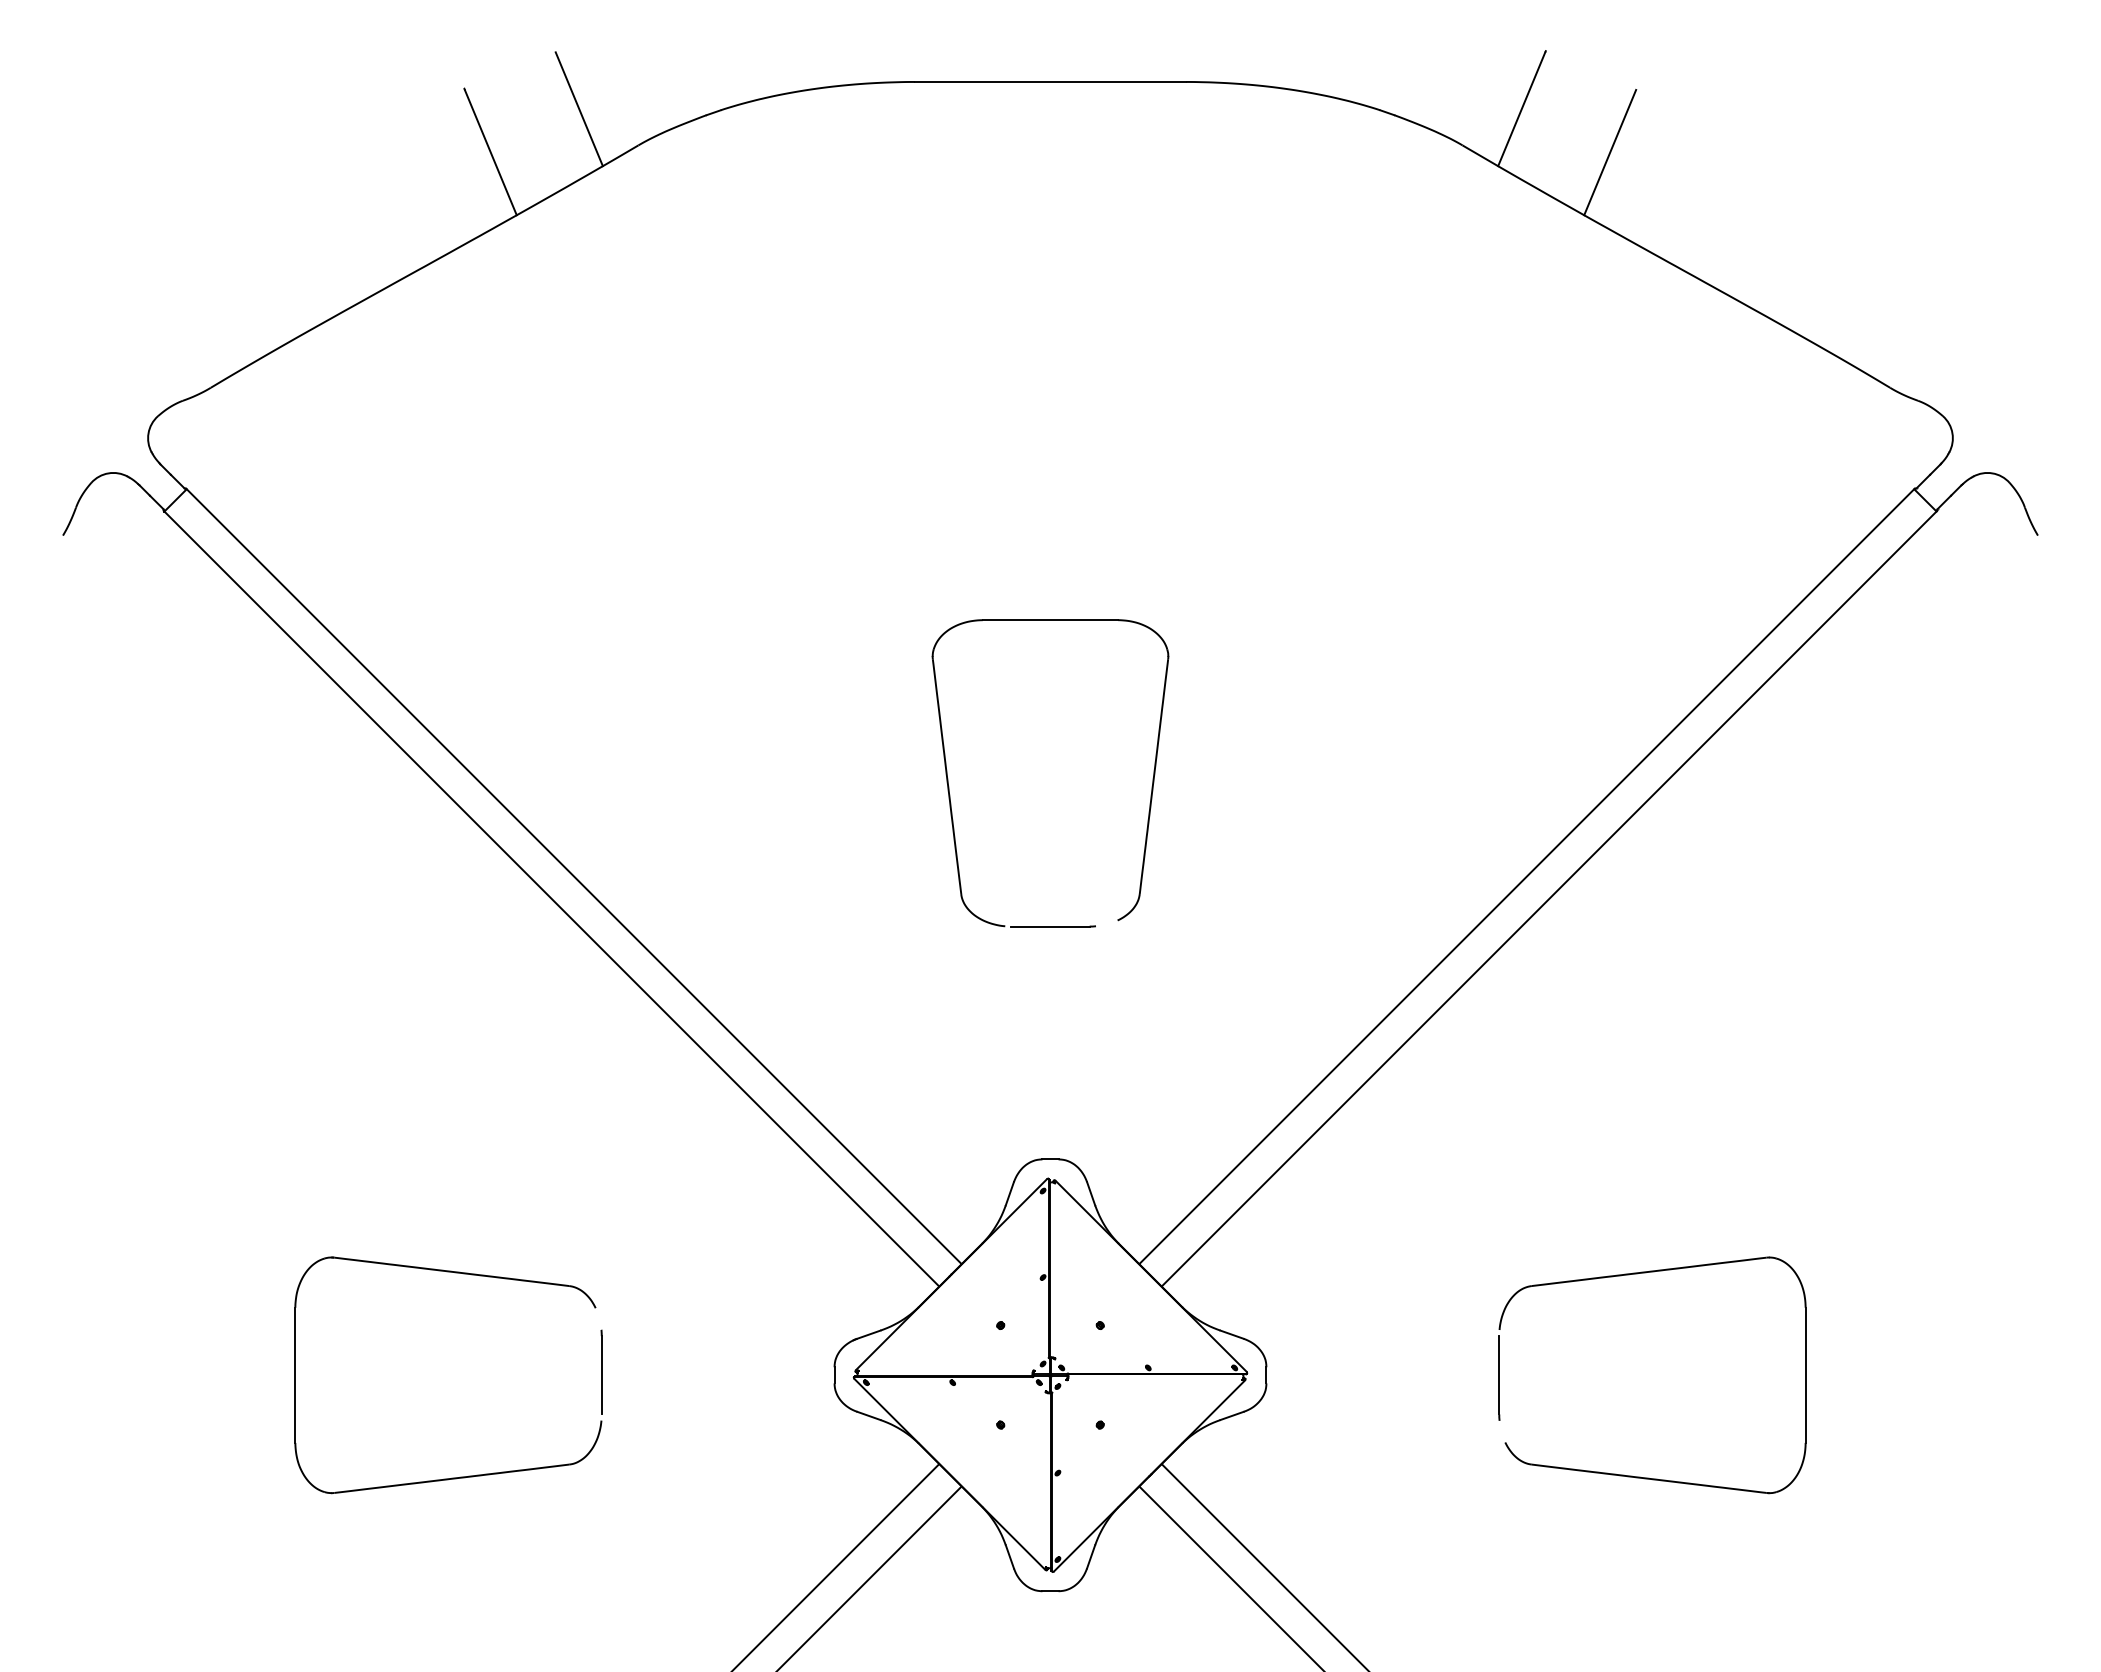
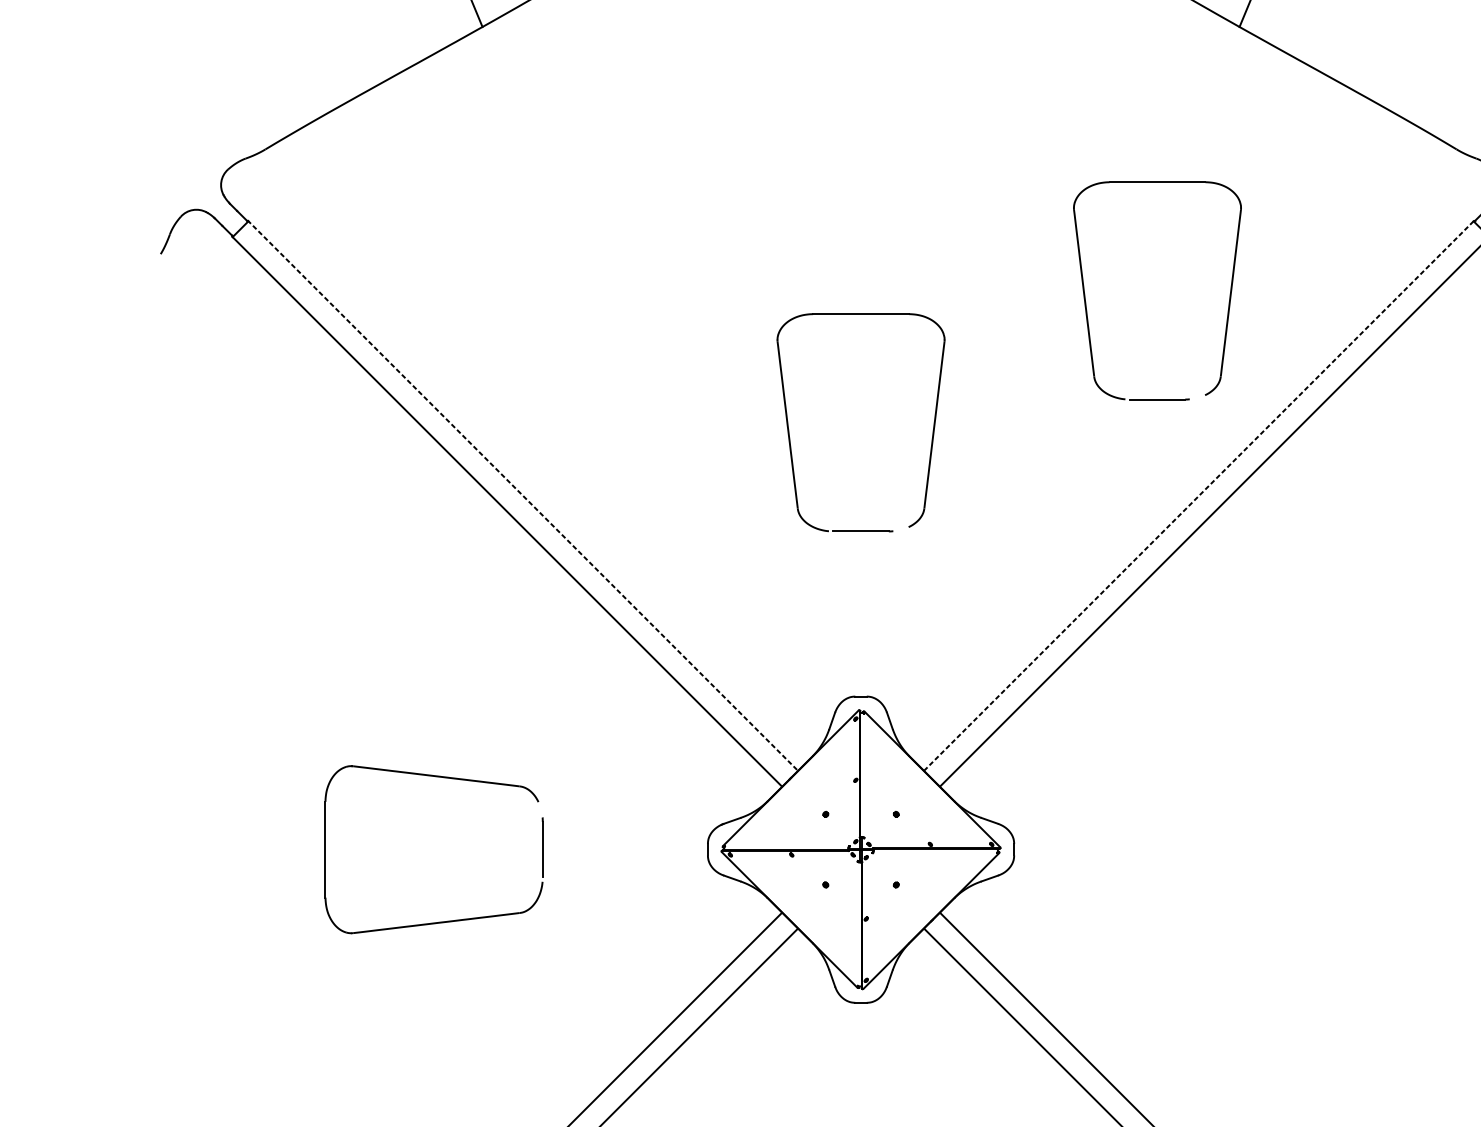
part: (1367, 600) -> (1085, 300), added
line: (572, 875) -> (522, 495), solid -> dashed
line: (1527, 876) -> (1199, 495), solid -> dashed
part: (1640, 1476) -> (1279, 921), removed

